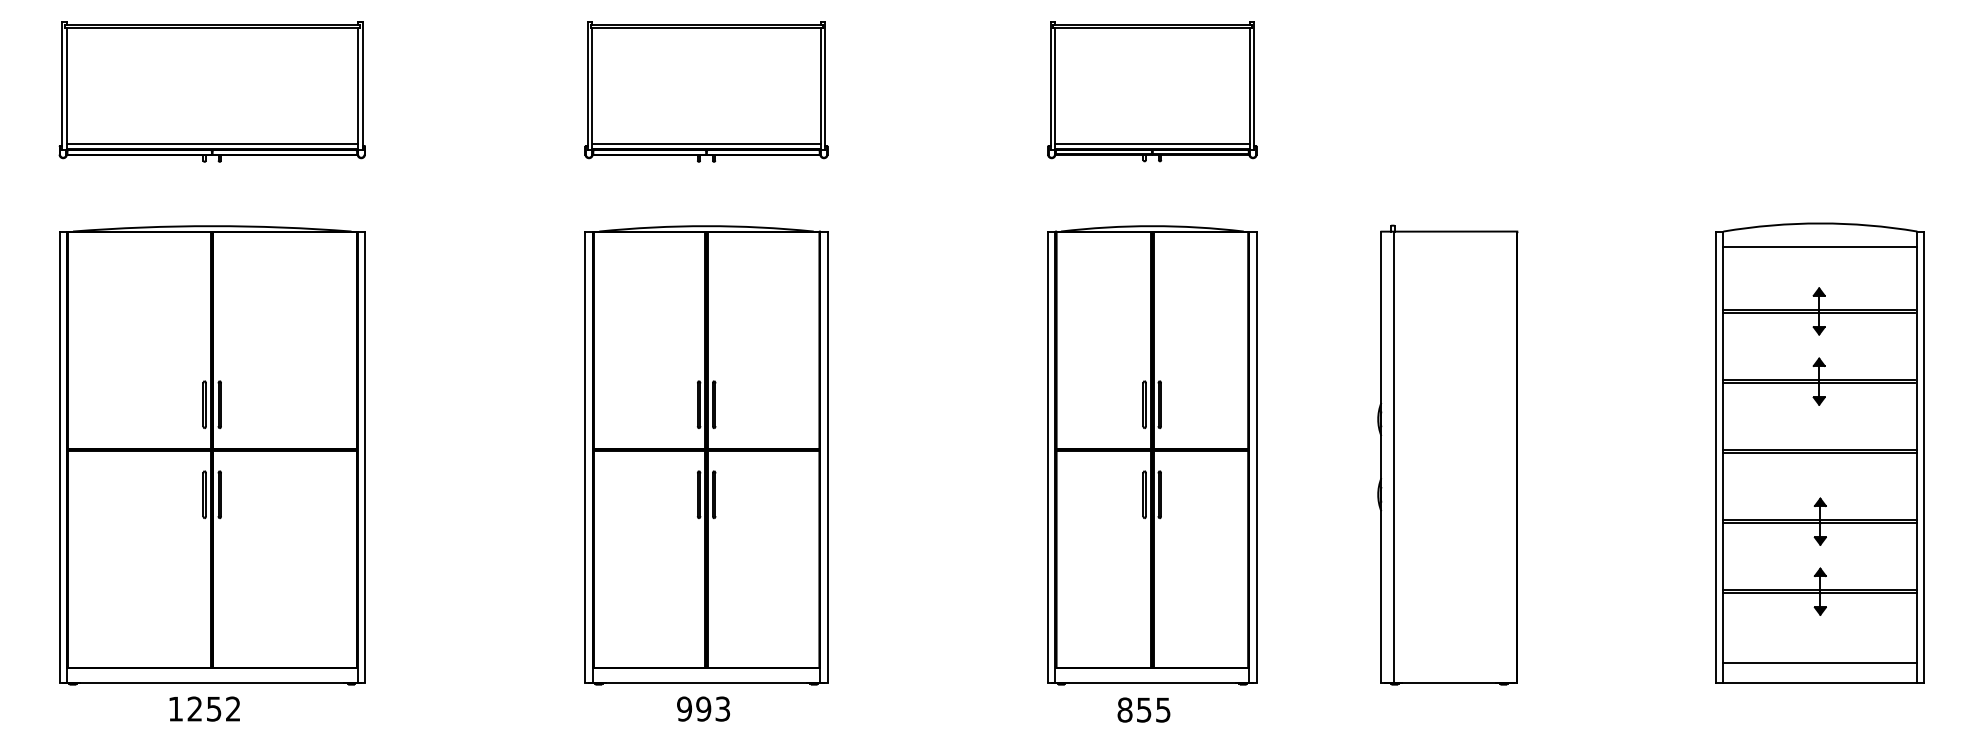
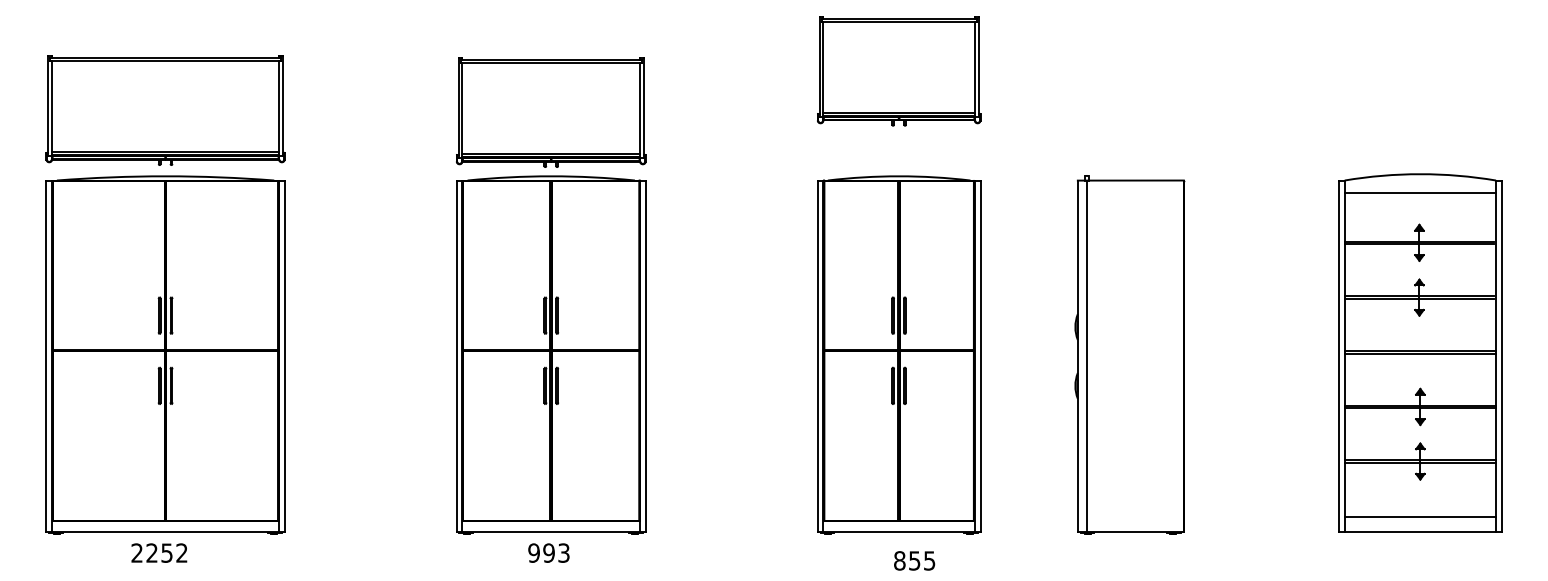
part: (212, 91) -> (165, 110), moved
part: (706, 91) -> (551, 112), moved
text: (174, 708) -> (136, 552), 1252 -> 2252
text: (1143, 709) -> (914, 560), moved

